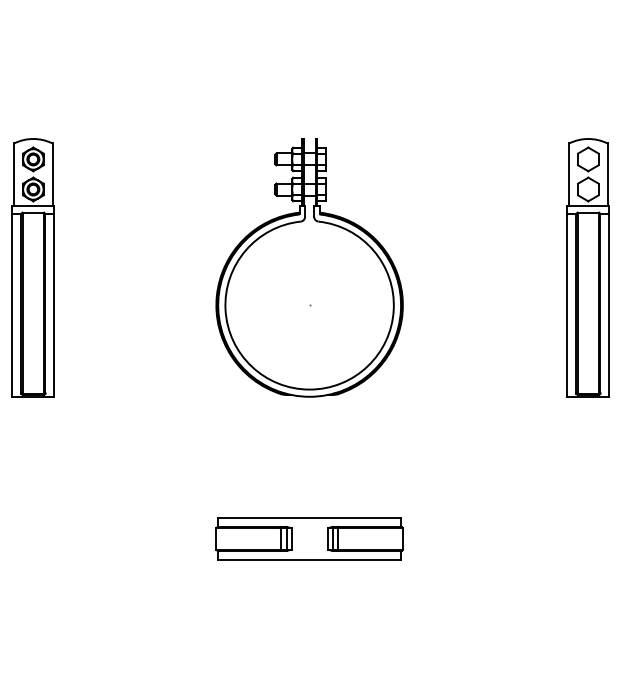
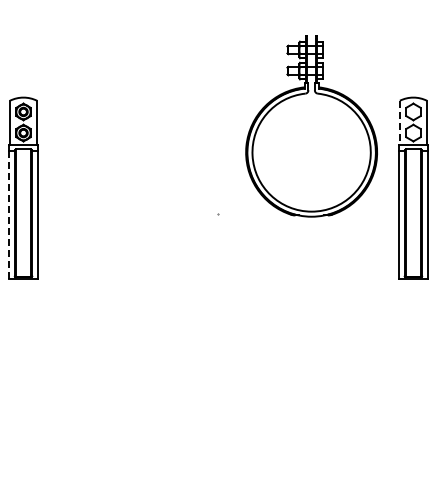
line: (568, 174) -> (399, 122), solid -> dashed
part: (309, 268) -> (311, 126), moved
line: (11, 306) -> (8, 215), solid -> dashed
part: (309, 538) -> (217, 378), removed

